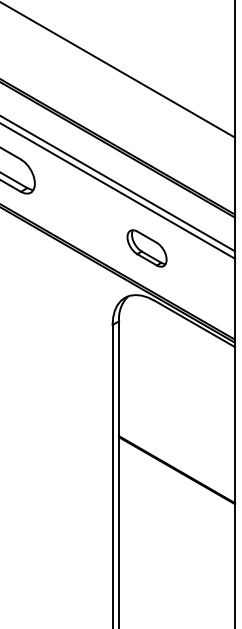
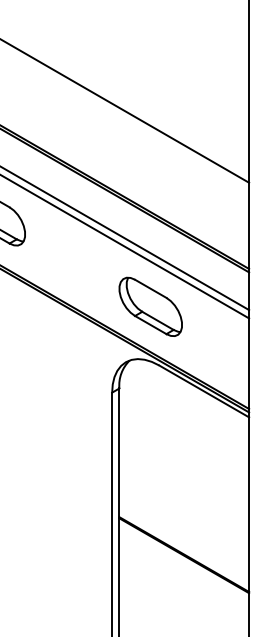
part: (146, 248) -> (150, 306), size x1.43

